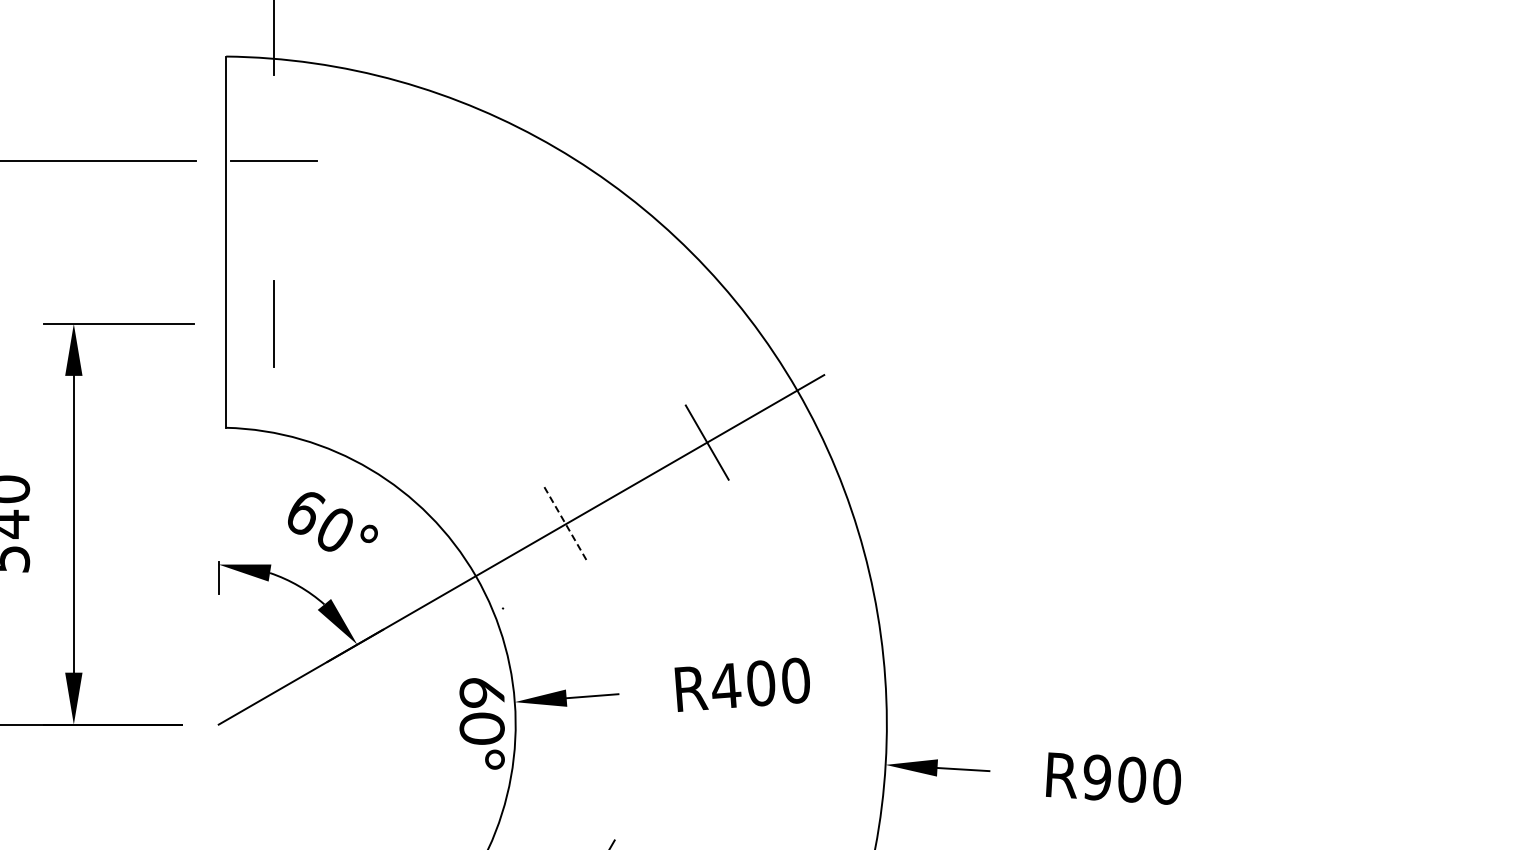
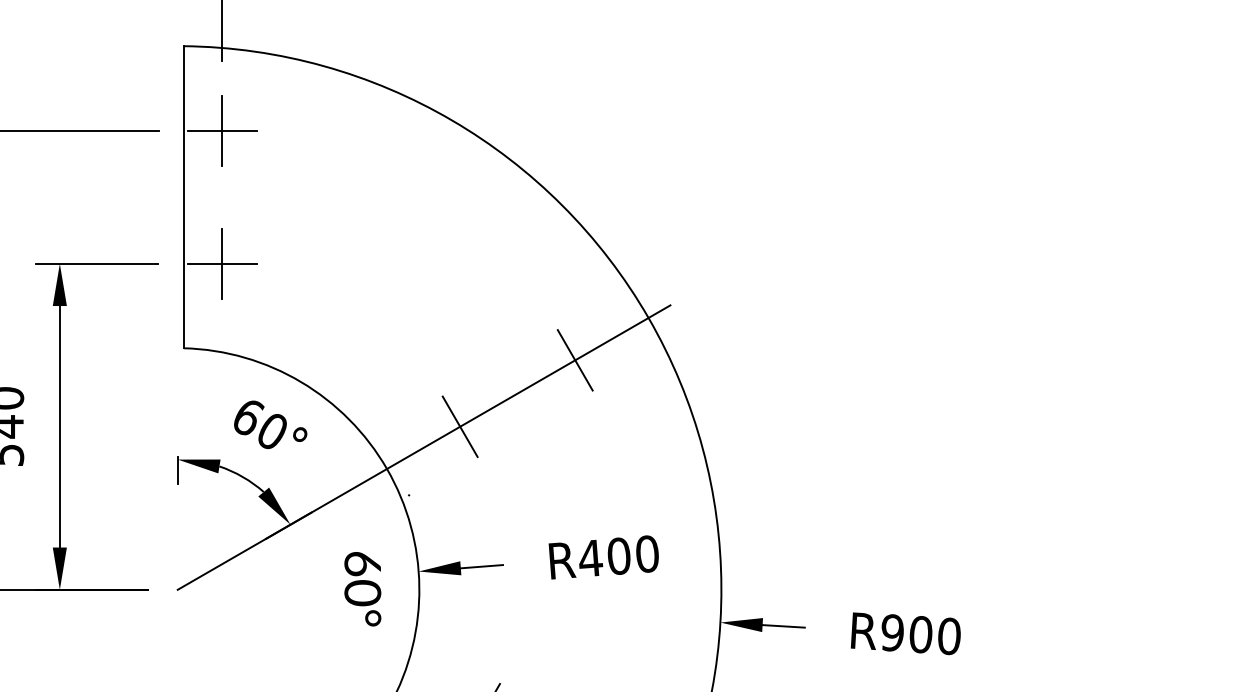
line: (273, 160) -> (222, 130), added
line: (273, 323) -> (222, 263), added
line: (565, 524) -> (459, 426), dashed -> solid
text: (481, 723) -> (362, 588), moved

